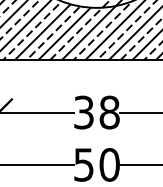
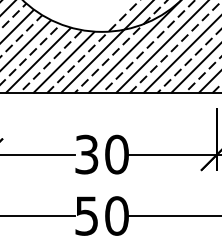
text: (109, 112) -> (116, 154), 38 -> 30

